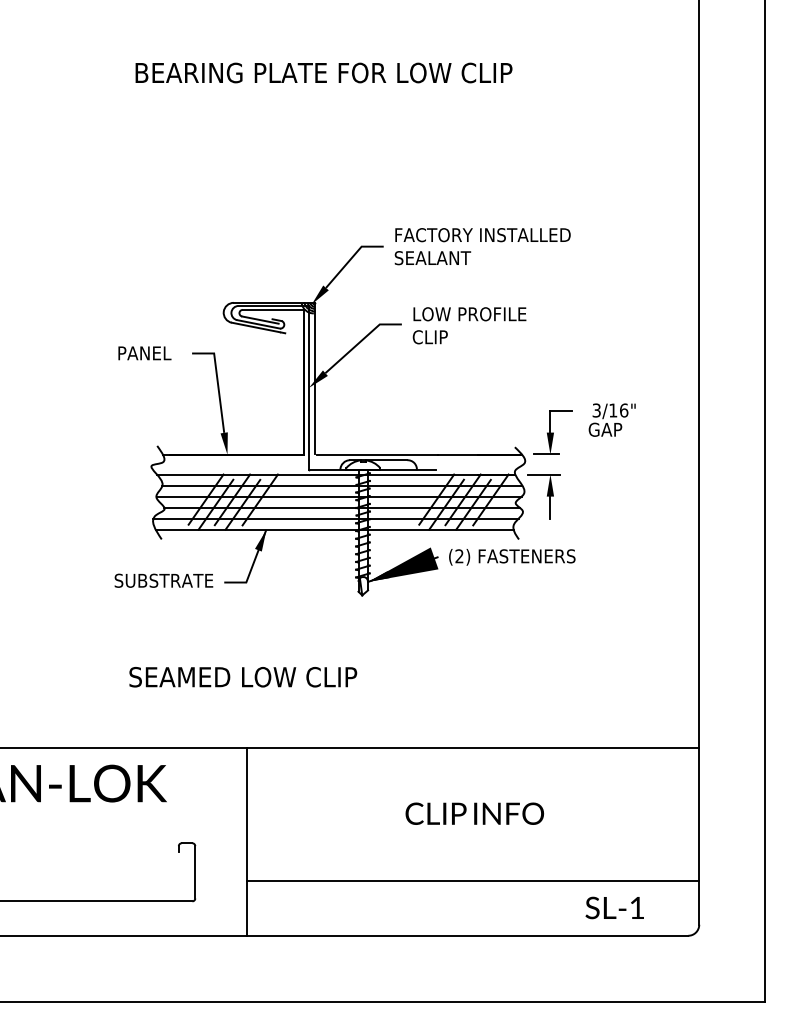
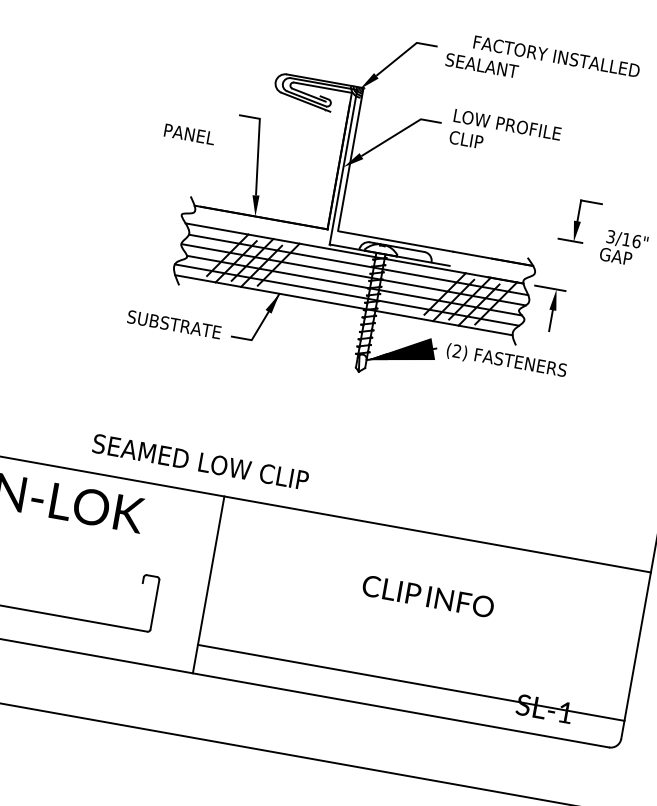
text: (482, 235) -> (556, 56), moved
text: (144, 353) -> (189, 134), moved
part: (552, 432) -> (579, 221), moved
text: (243, 677) -> (200, 462), moved
line: (472, 880) -> (410, 682), moved

